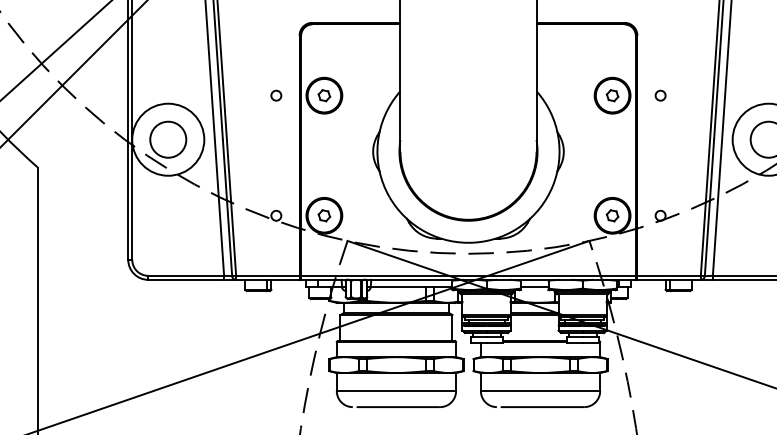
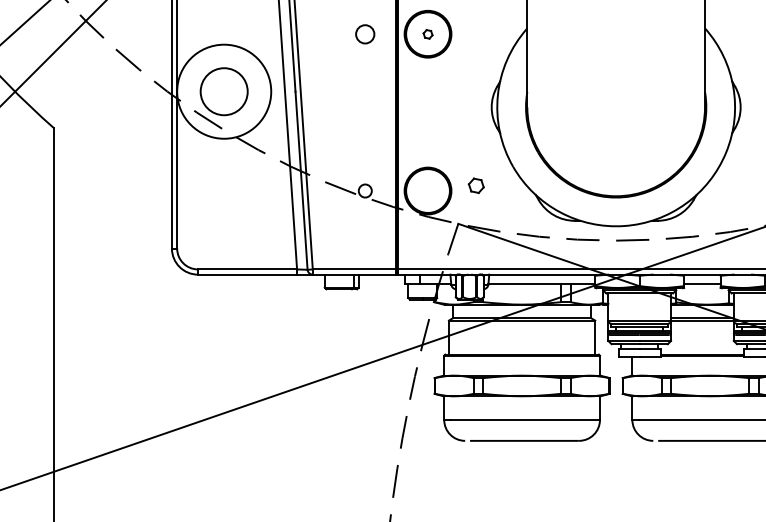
circle: (276, 95) -> (365, 33), size x1.4
part: (324, 95) -> (428, 33), size x0.6
part: (324, 215) -> (476, 185), moved

